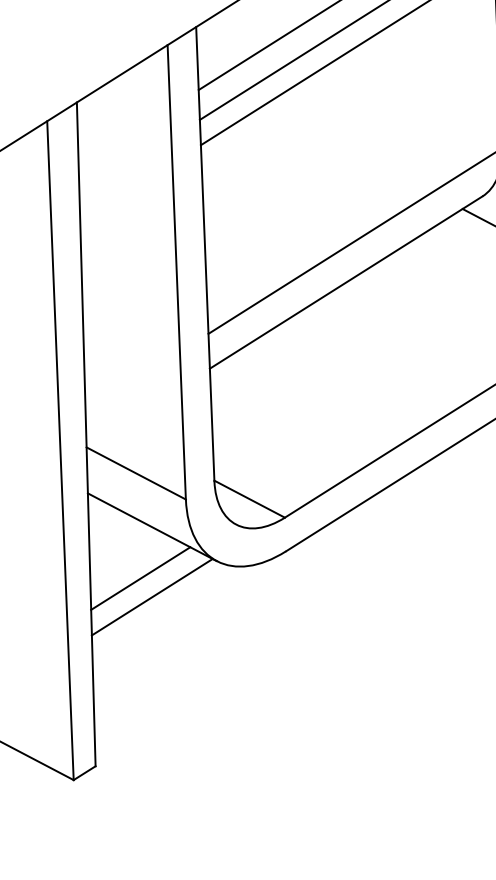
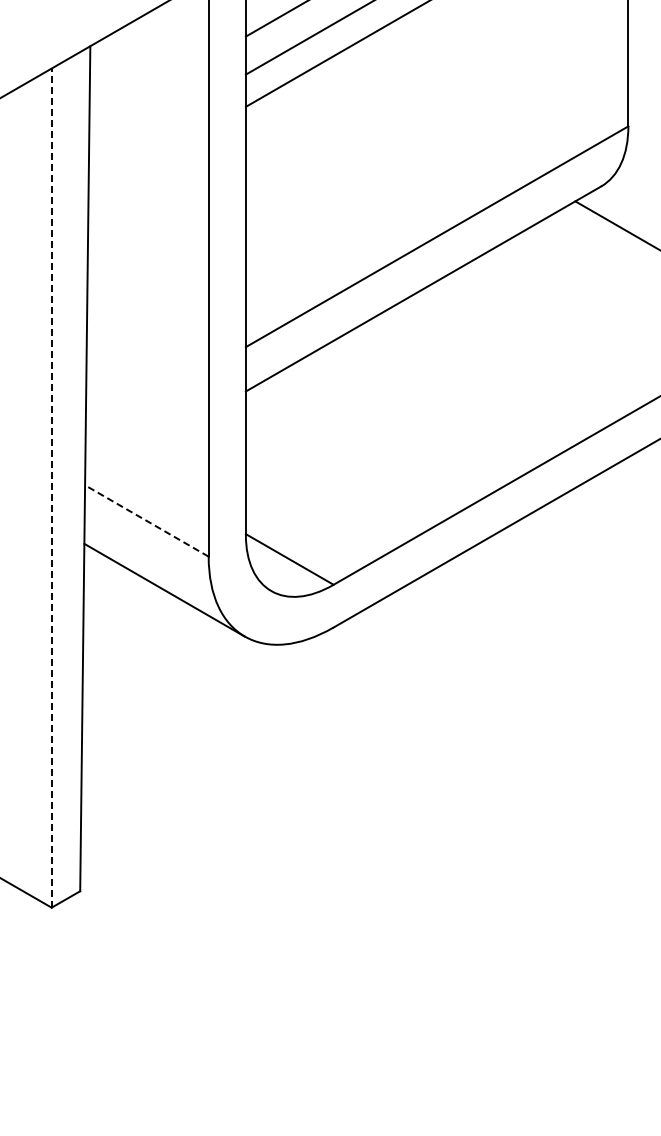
line: (60, 450) -> (51, 488), solid -> dashed
line: (135, 473) -> (146, 520), solid -> dashed
line: (140, 578) -> (146, 654), removed
line: (151, 596) -> (160, 678), removed

